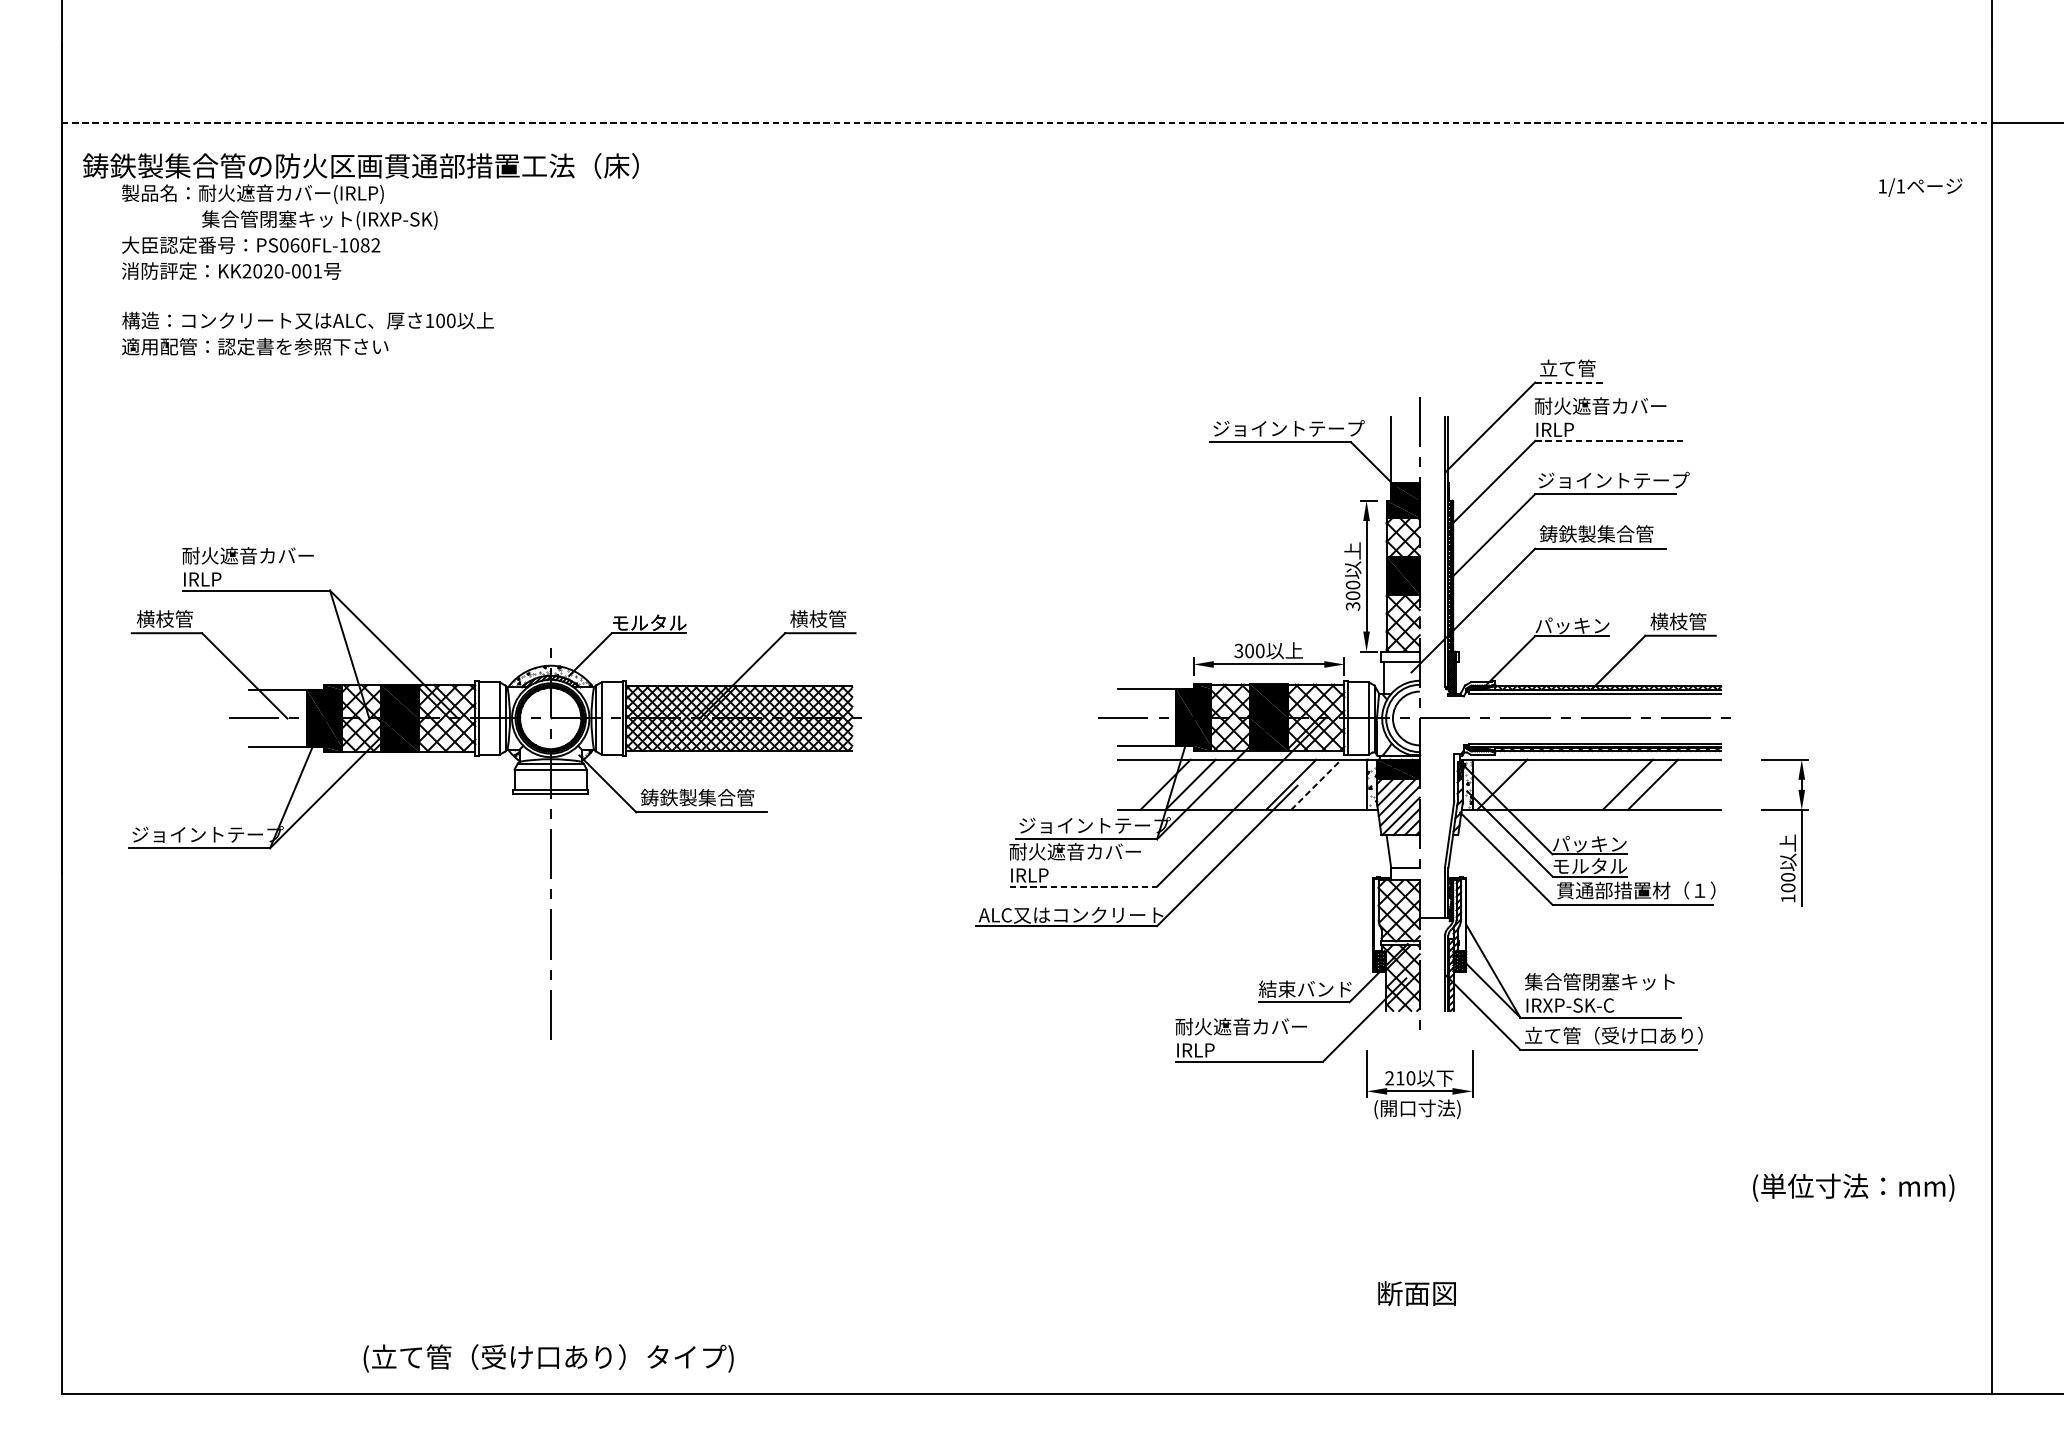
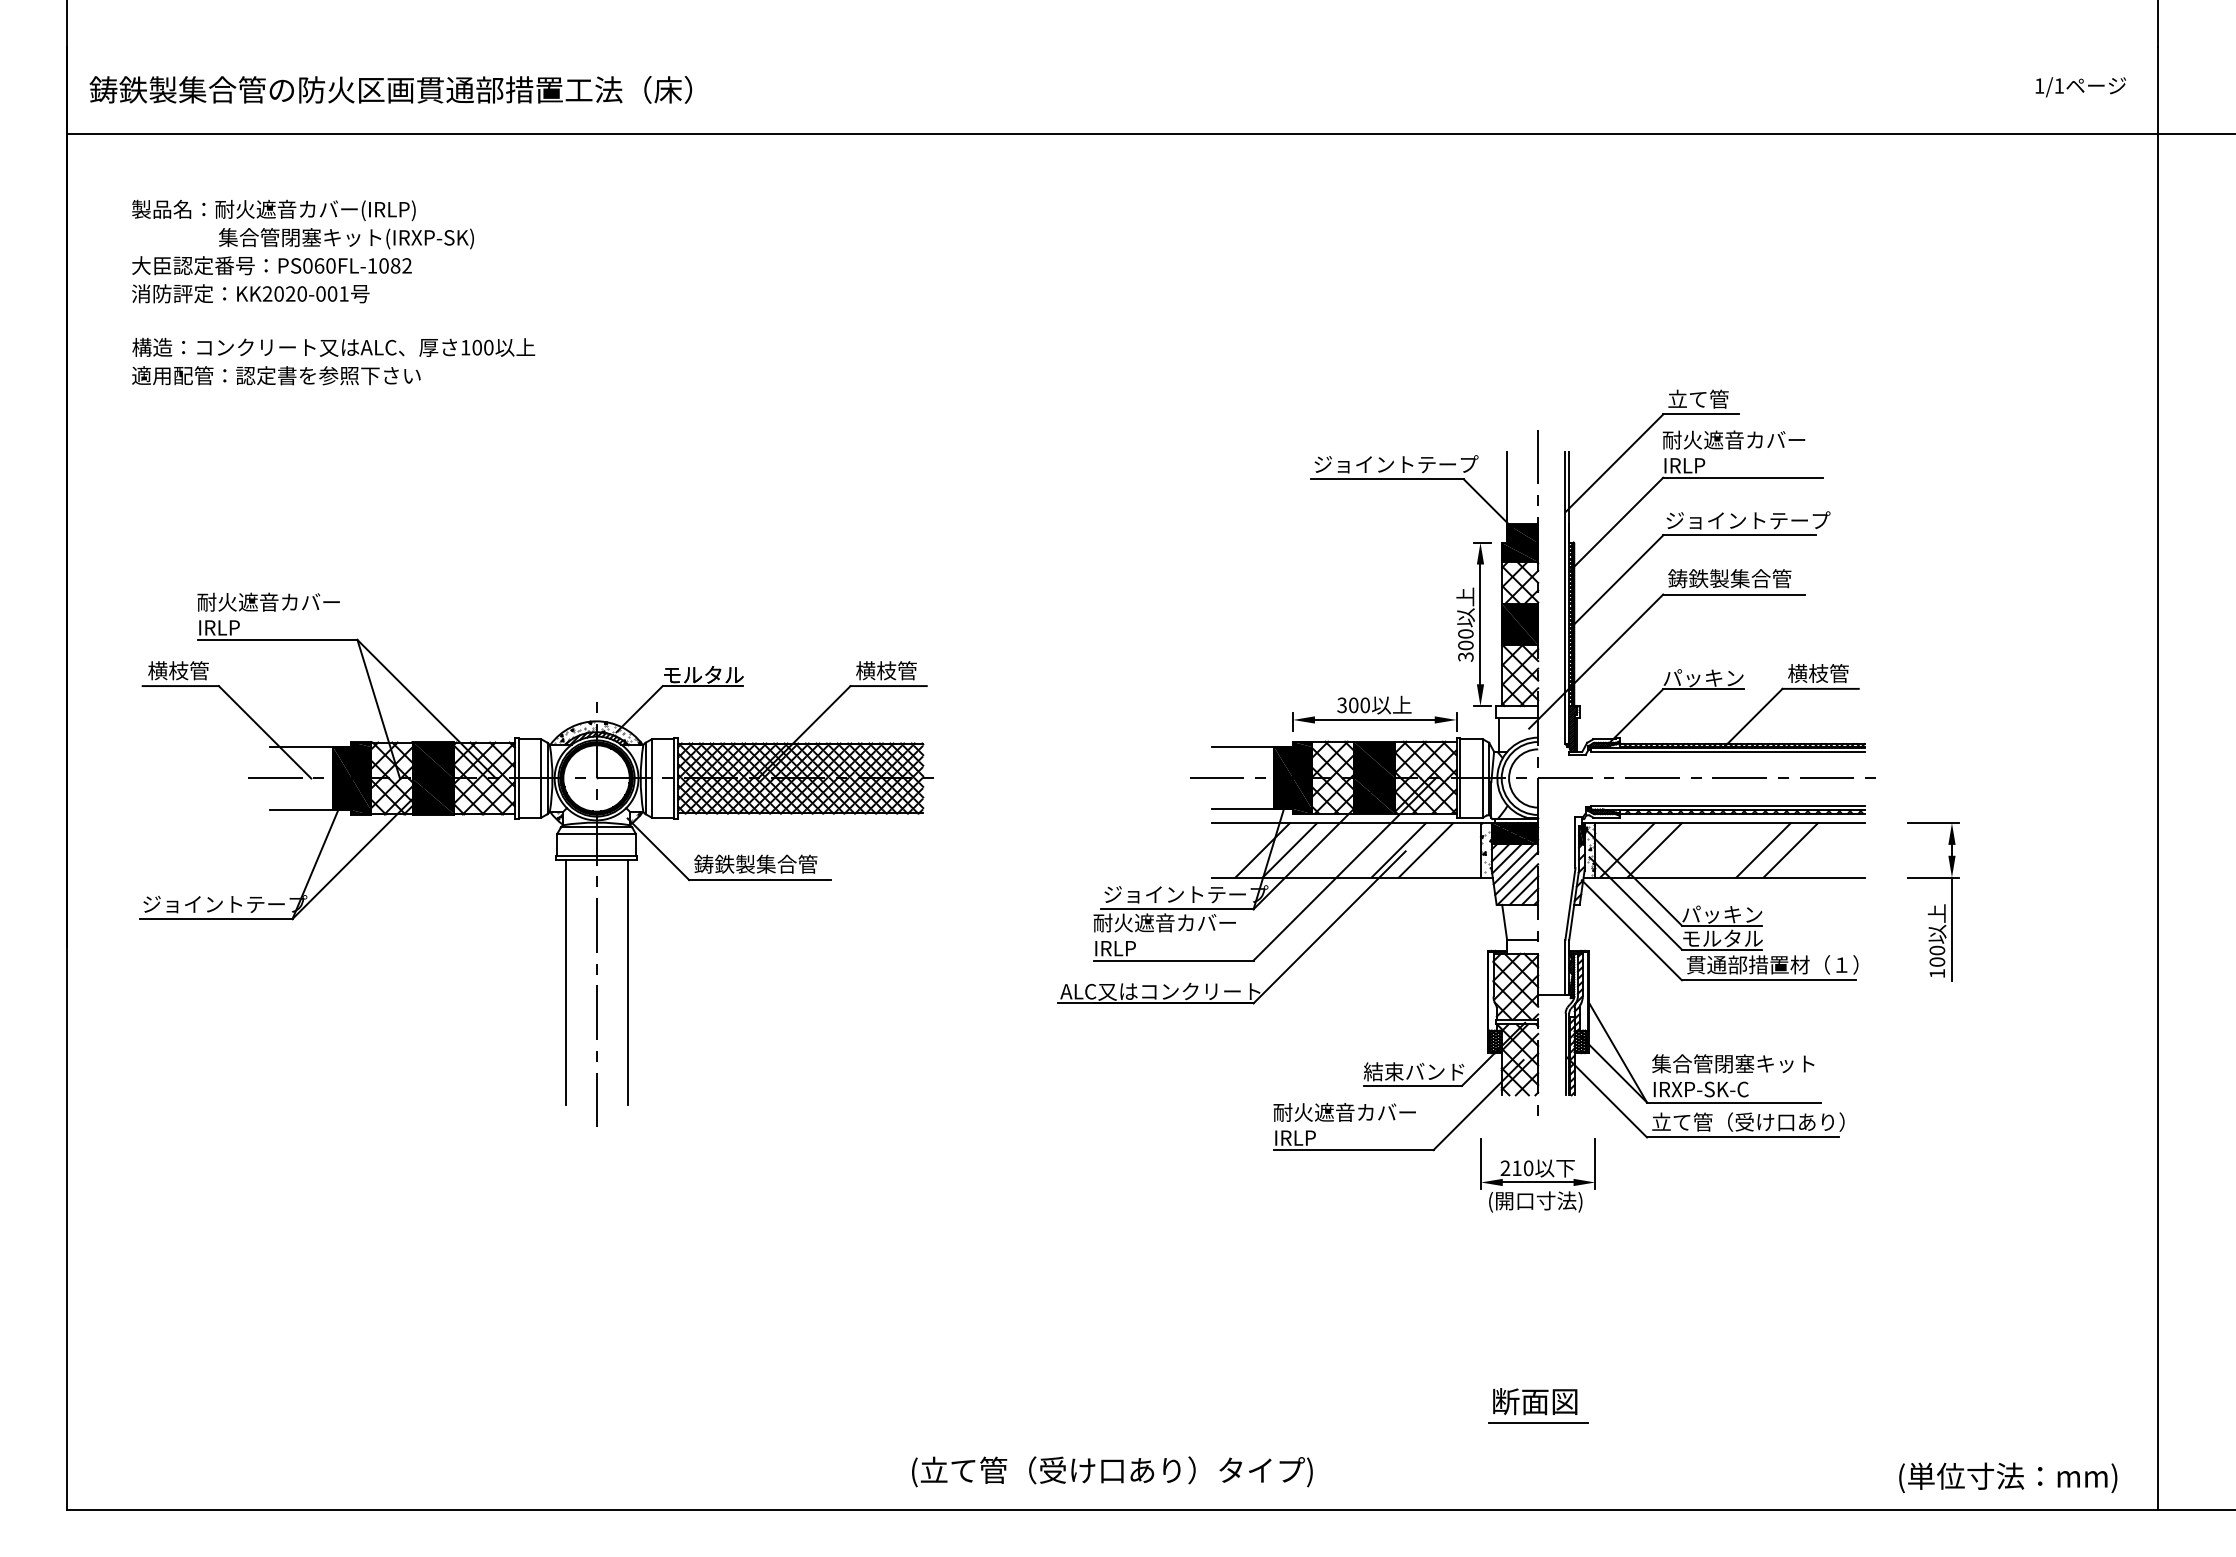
line: (1026, 123) -> (1112, 133), dashed -> solid
text: (360, 165) -> (390, 89), moved
text: (1920, 187) -> (2080, 87), moved
line: (1570, 382) -> (1701, 414), dashed -> solid
line: (1609, 440) -> (1743, 477), dashed -> solid
line: (1316, 784) -> (1426, 850), dashed -> solid
line: (1527, 784) -> (1654, 850), added
line: (1083, 886) -> (1173, 960), dashed -> solid
line: (522, 906) -> (565, 982), added
line: (579, 906) -> (627, 982), added
text: (1853, 1187) -> (2008, 1477), moved
line: (1419, 1313) -> (1537, 1423), added
text: (548, 1358) -> (1112, 1471), moved

